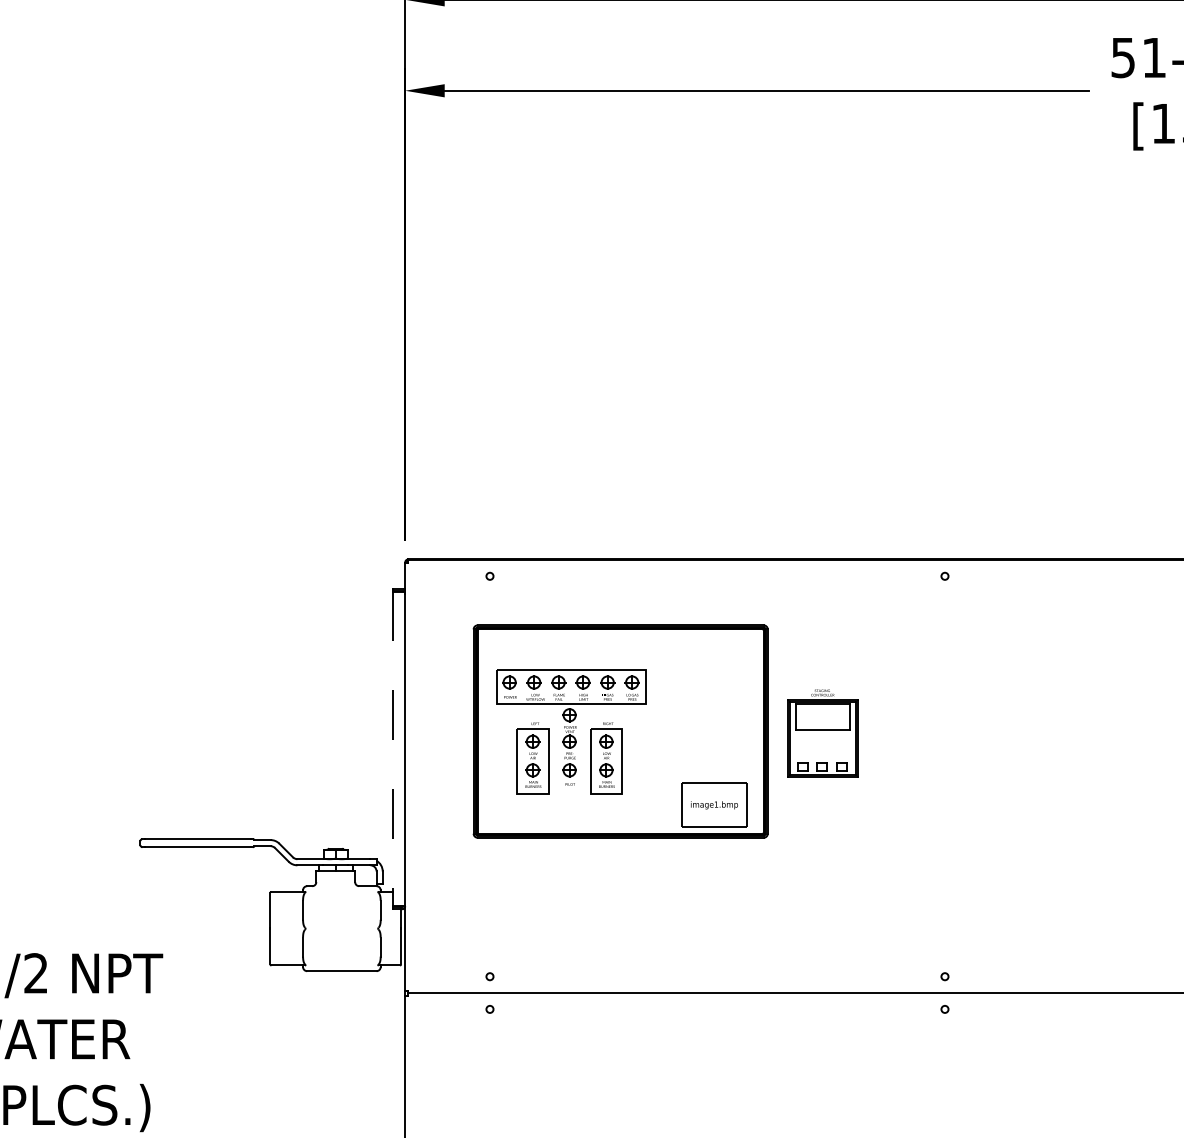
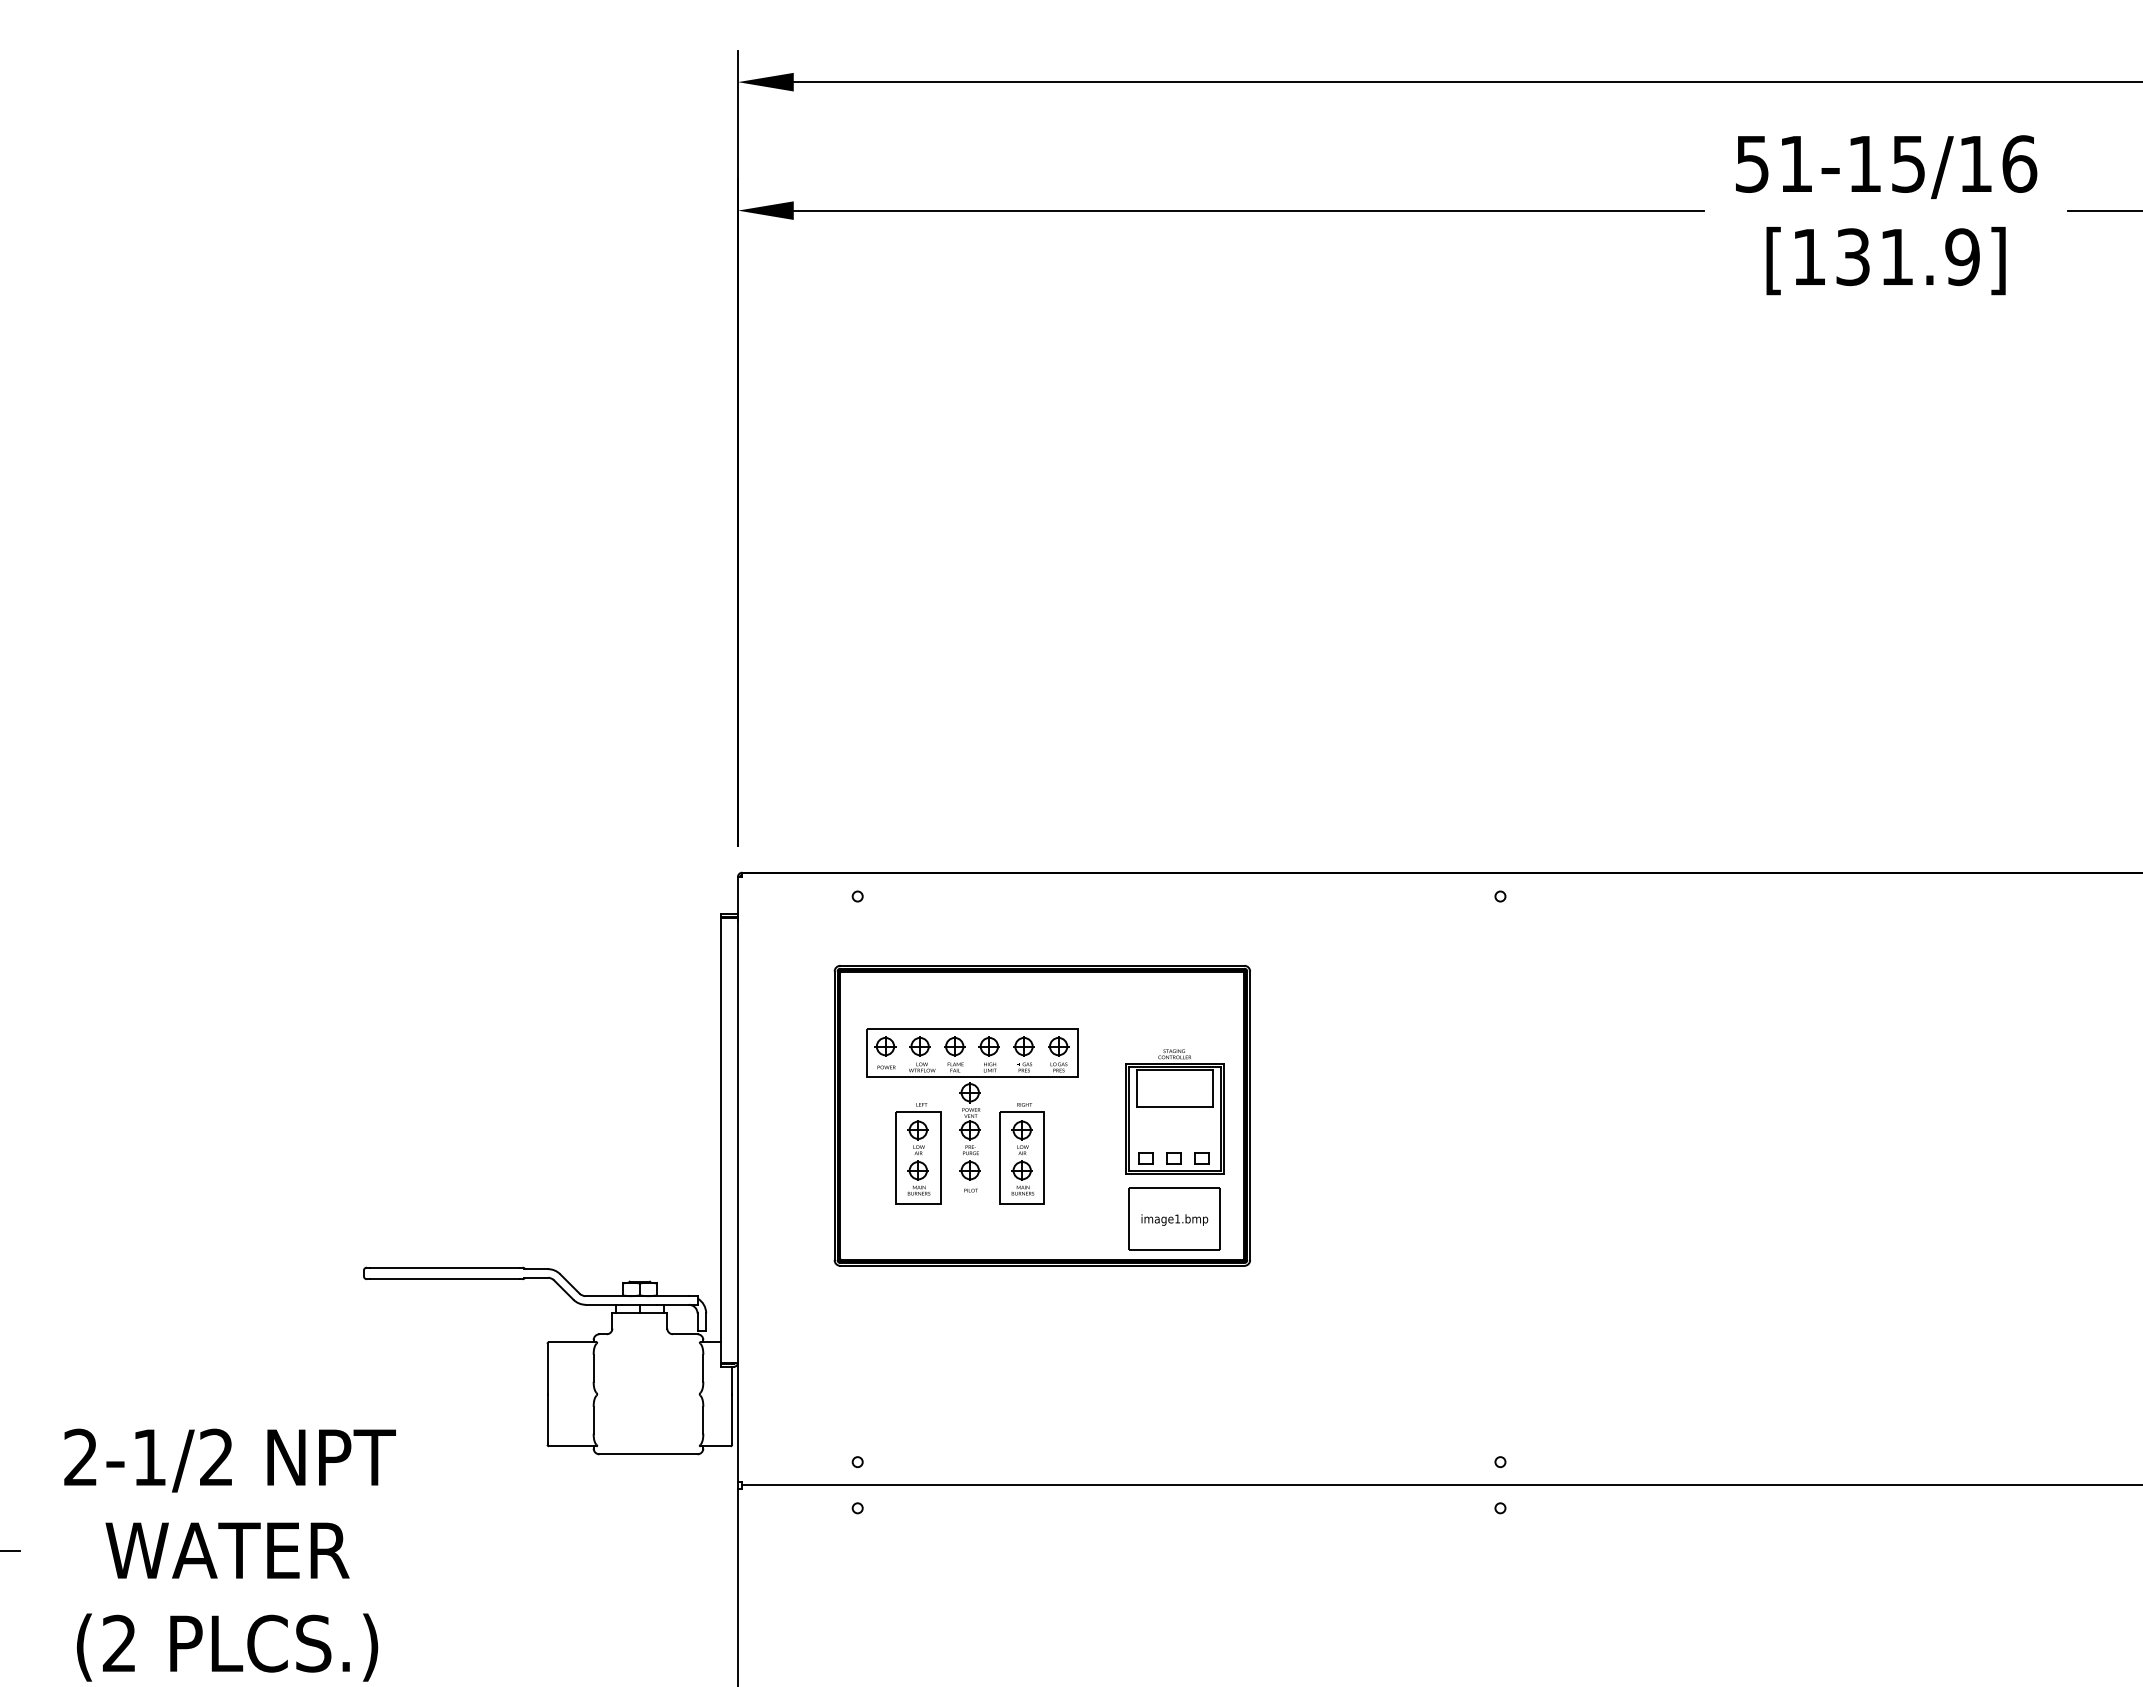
part: (822, 733) -> (1174, 1111), moved
line: (392, 749) -> (720, 1140), dashed -> solid

